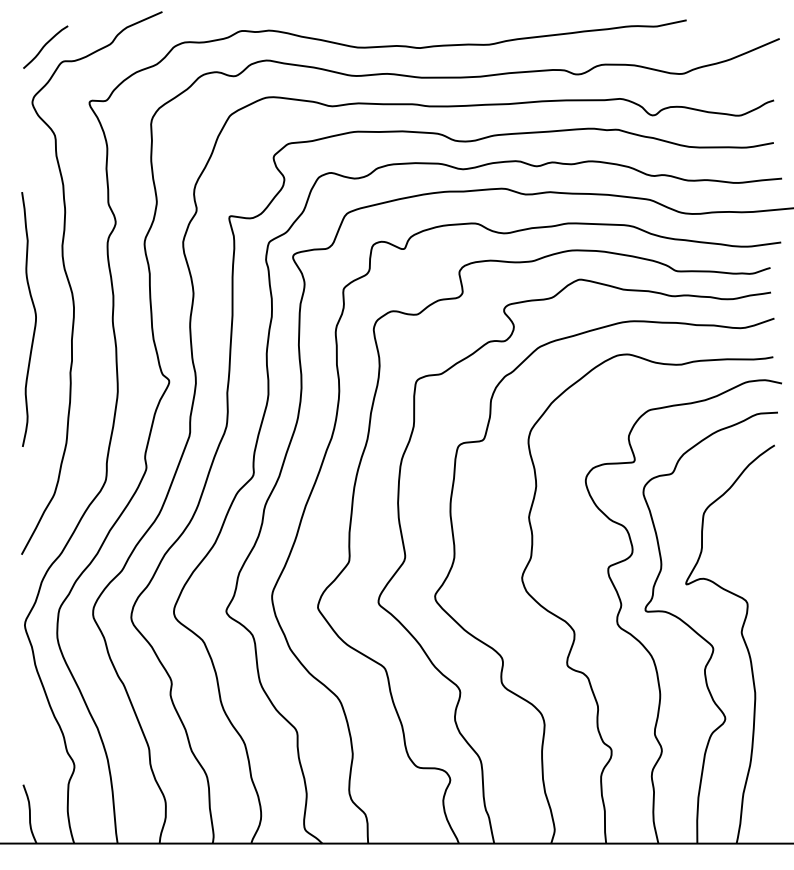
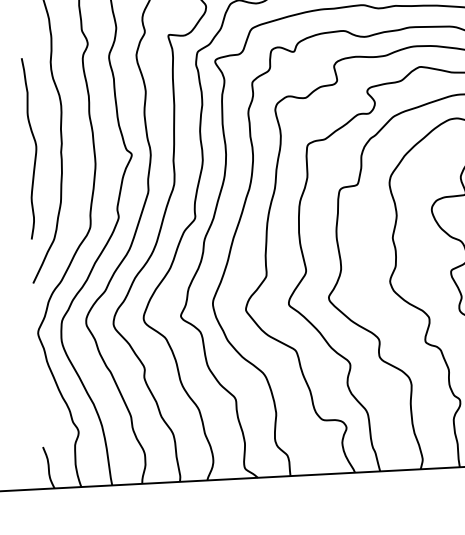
curve: (34, 322) -> (35, 150), moved

